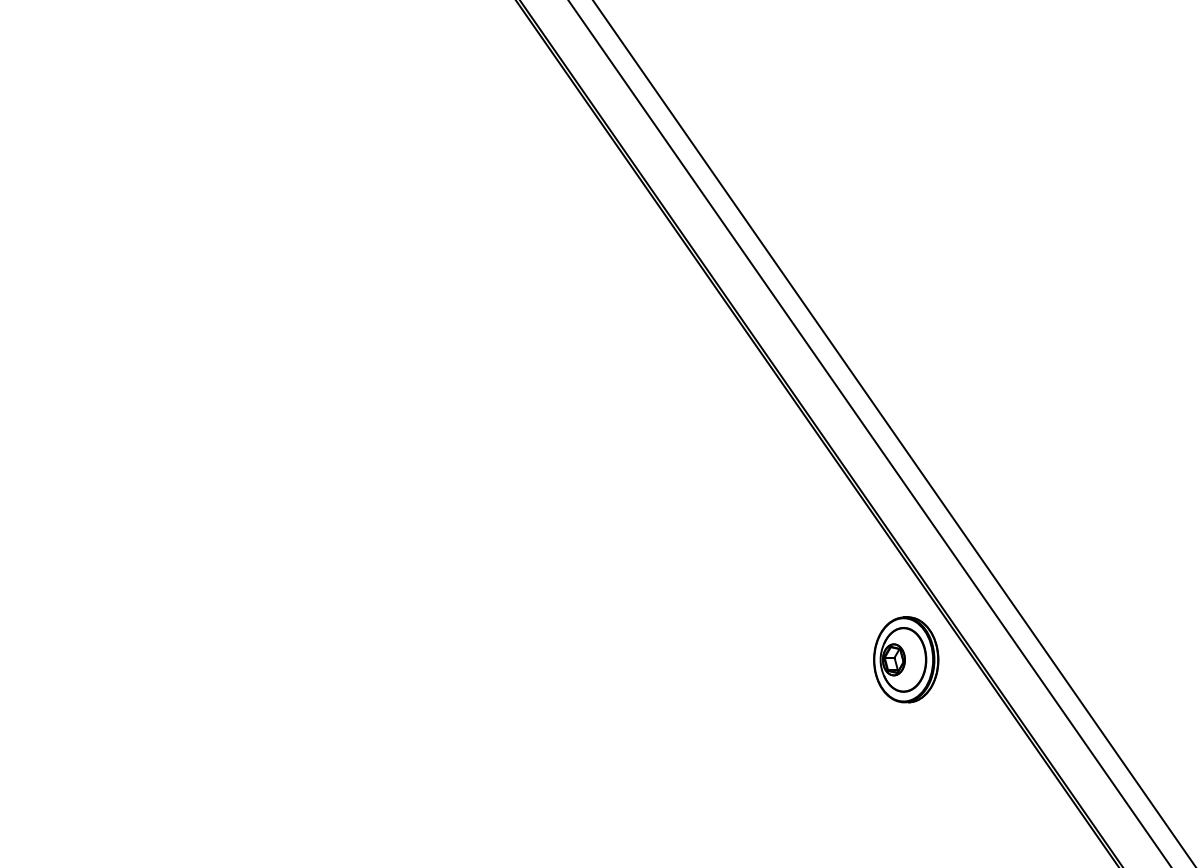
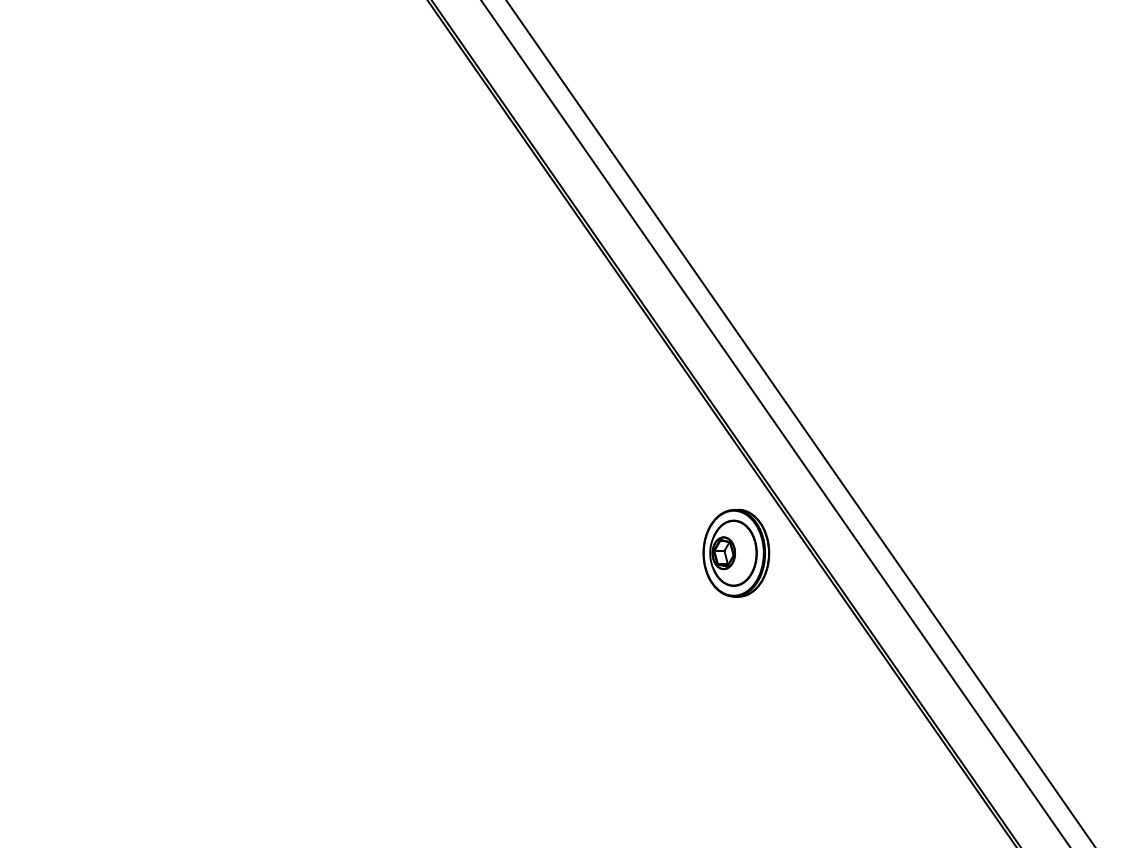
part: (906, 659) -> (736, 552), moved

